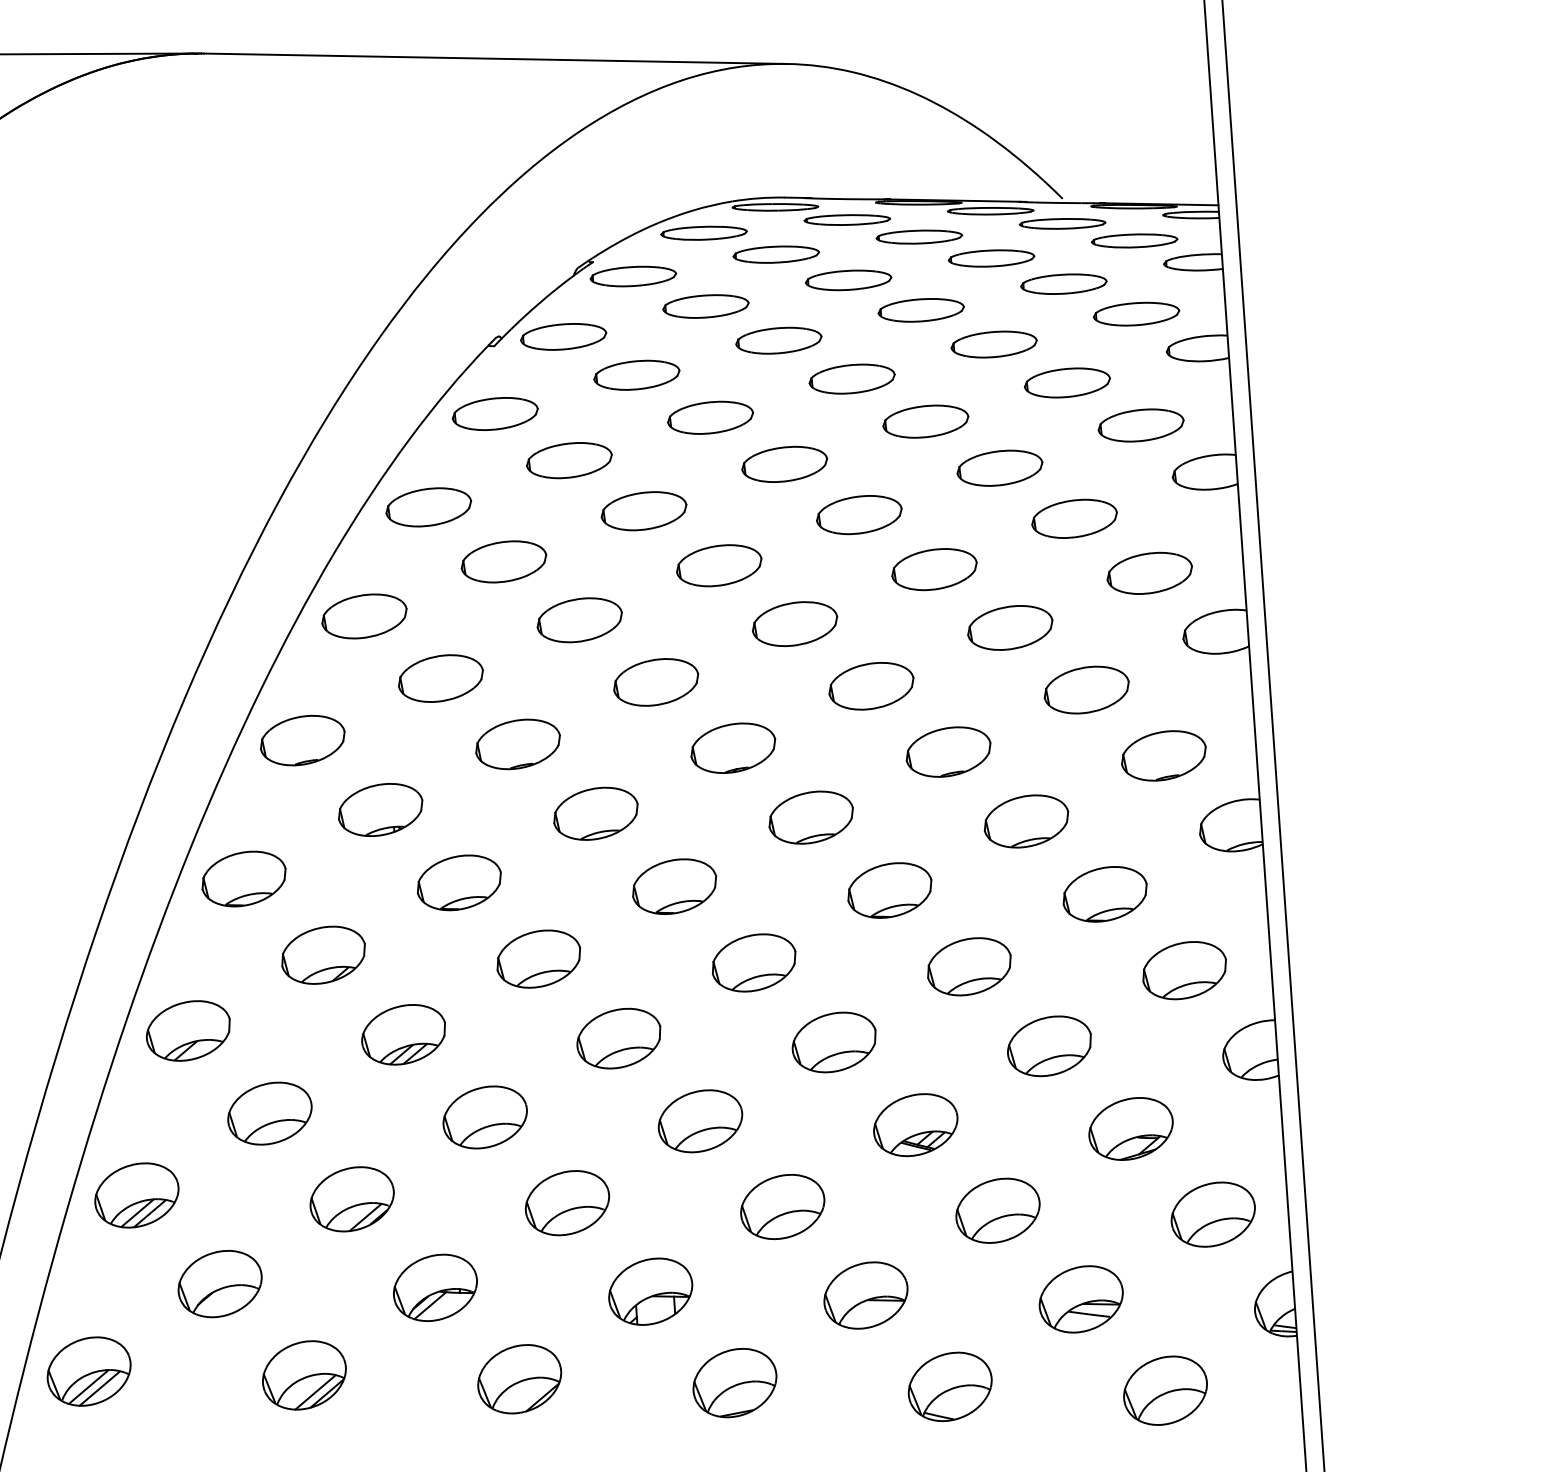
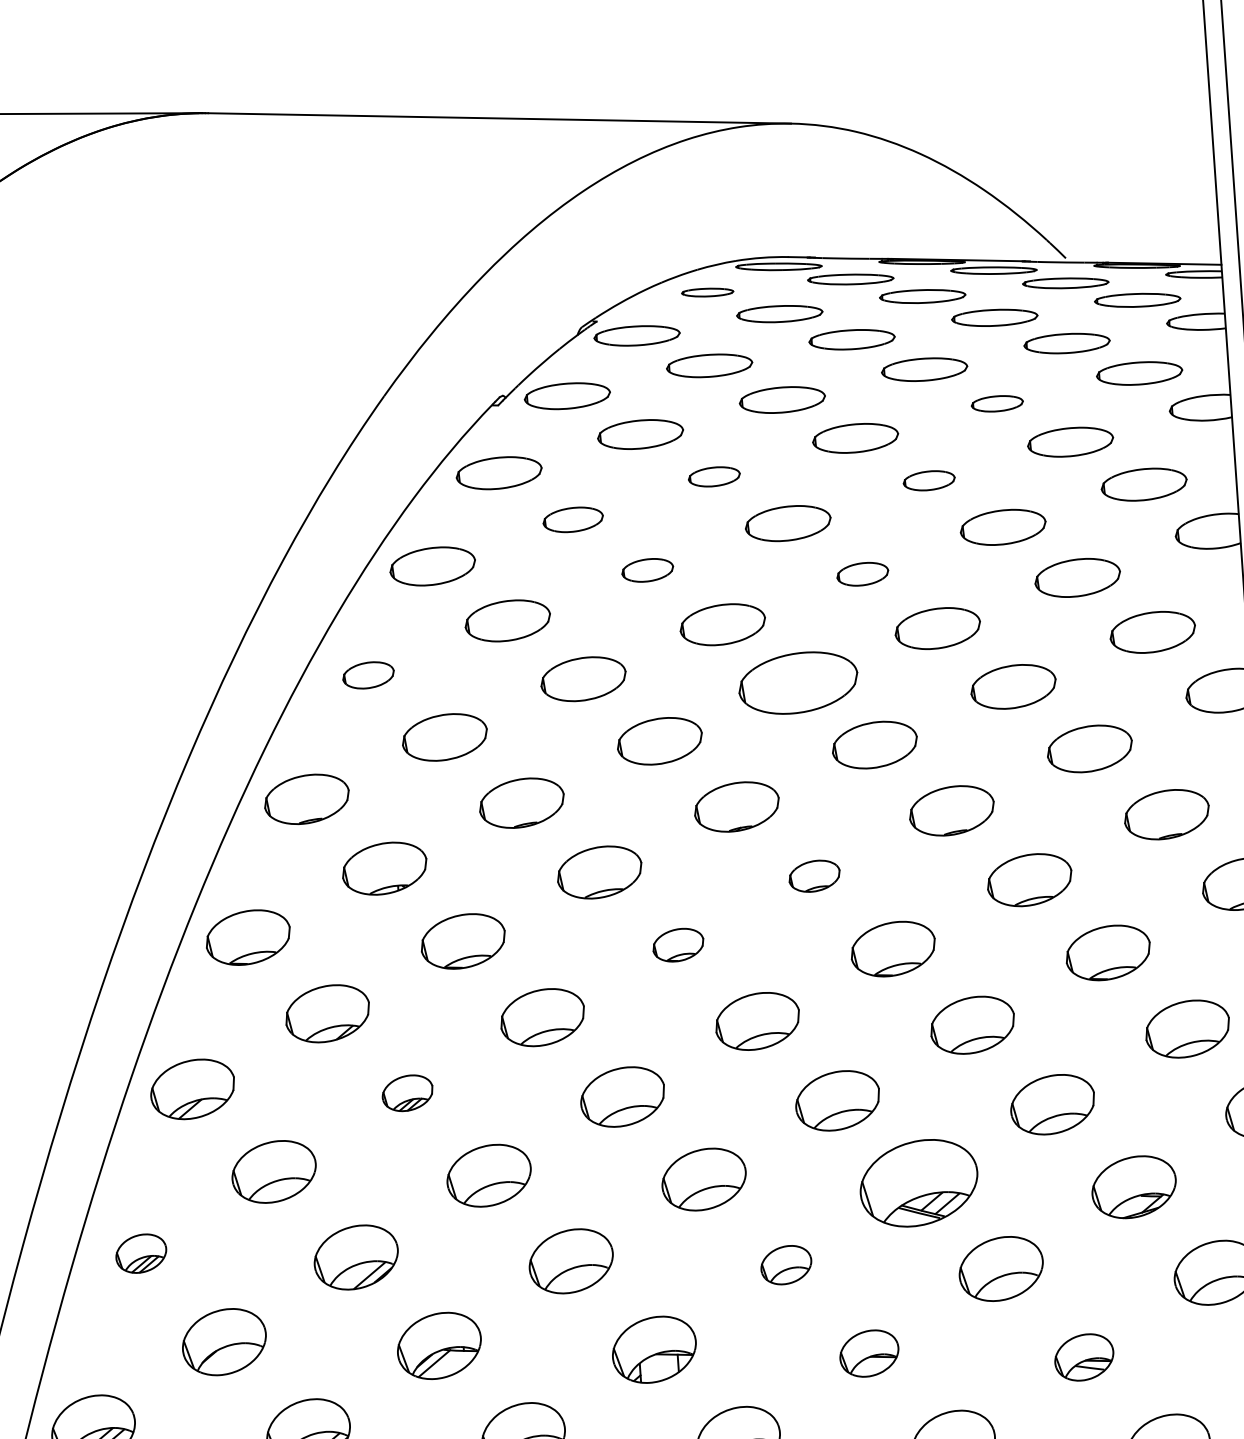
part: (703, 232) -> (707, 291), size x0.6
part: (993, 344) -> (996, 403), size x0.6
part: (710, 417) -> (714, 476), size x0.6
part: (925, 421) -> (928, 480), size x0.6
part: (569, 460) -> (573, 519), size x0.7
part: (643, 511) -> (647, 570), size x0.6
part: (859, 515) -> (862, 574), size x0.6
part: (364, 616) -> (368, 675), size x0.6
part: (795, 623) -> (799, 682), size x1.4
part: (810, 817) -> (813, 876), size x0.6
part: (674, 886) -> (678, 945), size x0.6
part: (403, 1034) -> (407, 1092), size x0.6
part: (915, 1125) -> (918, 1183), size x1.4
part: (136, 1195) -> (140, 1253), size x0.6
part: (782, 1206) -> (786, 1264), size x0.6
part: (865, 1295) -> (868, 1353), size x0.7
part: (1080, 1299) -> (1083, 1357), size x0.7

